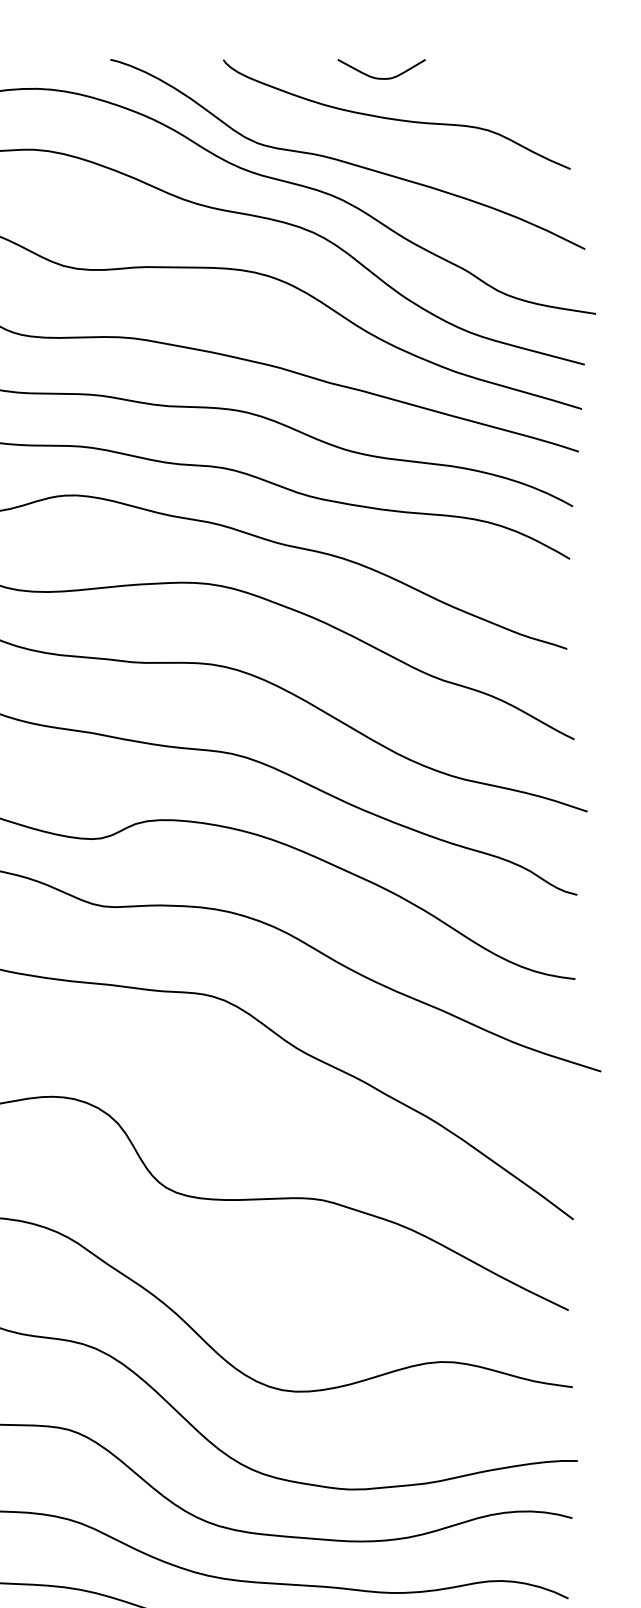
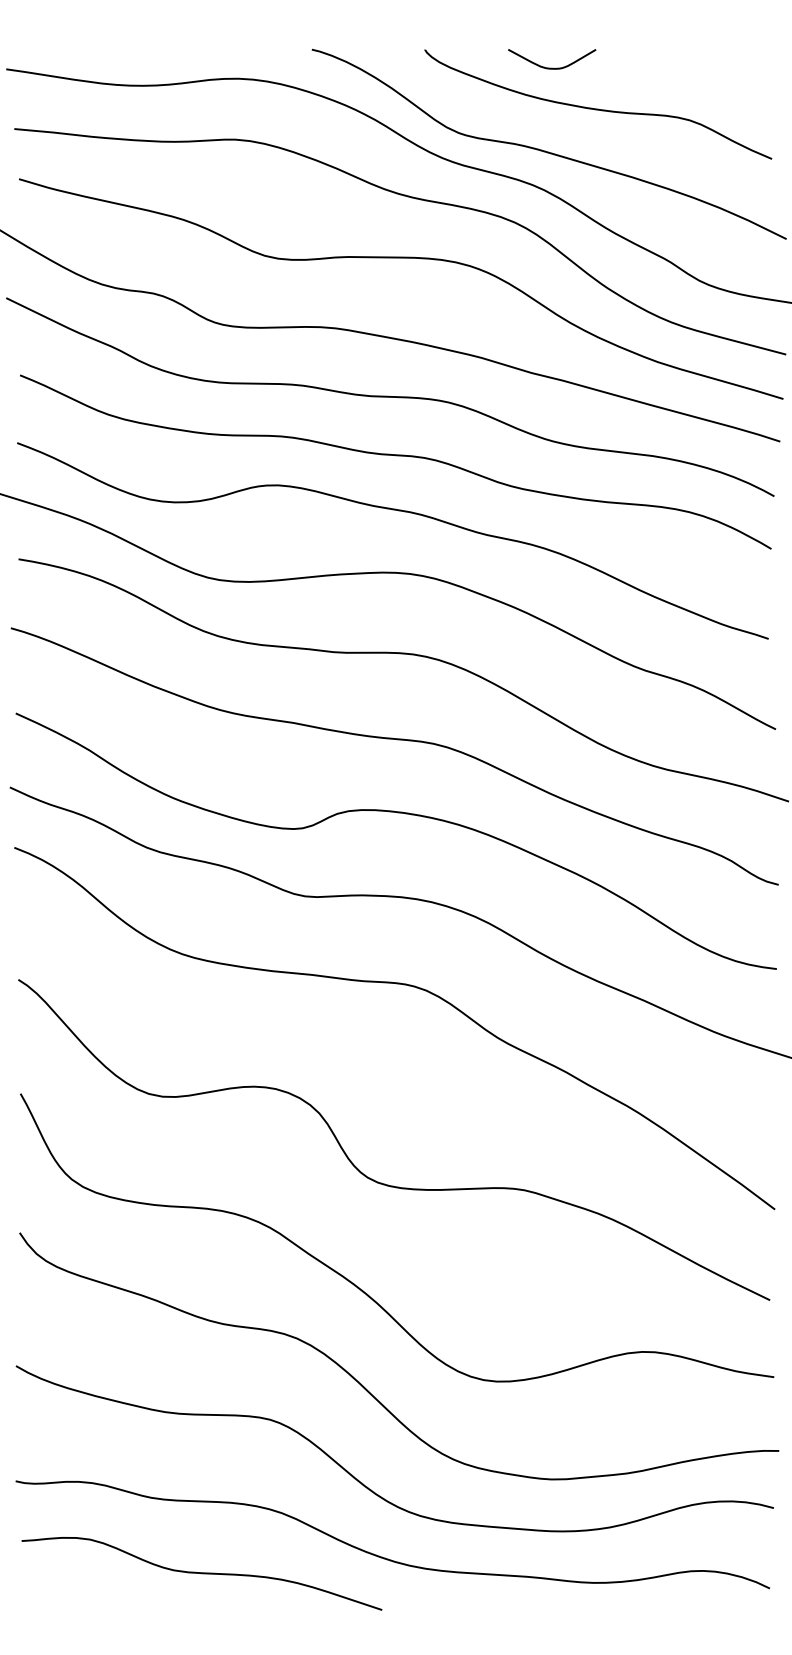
curve: (382, 77) -> (552, 67), moved

